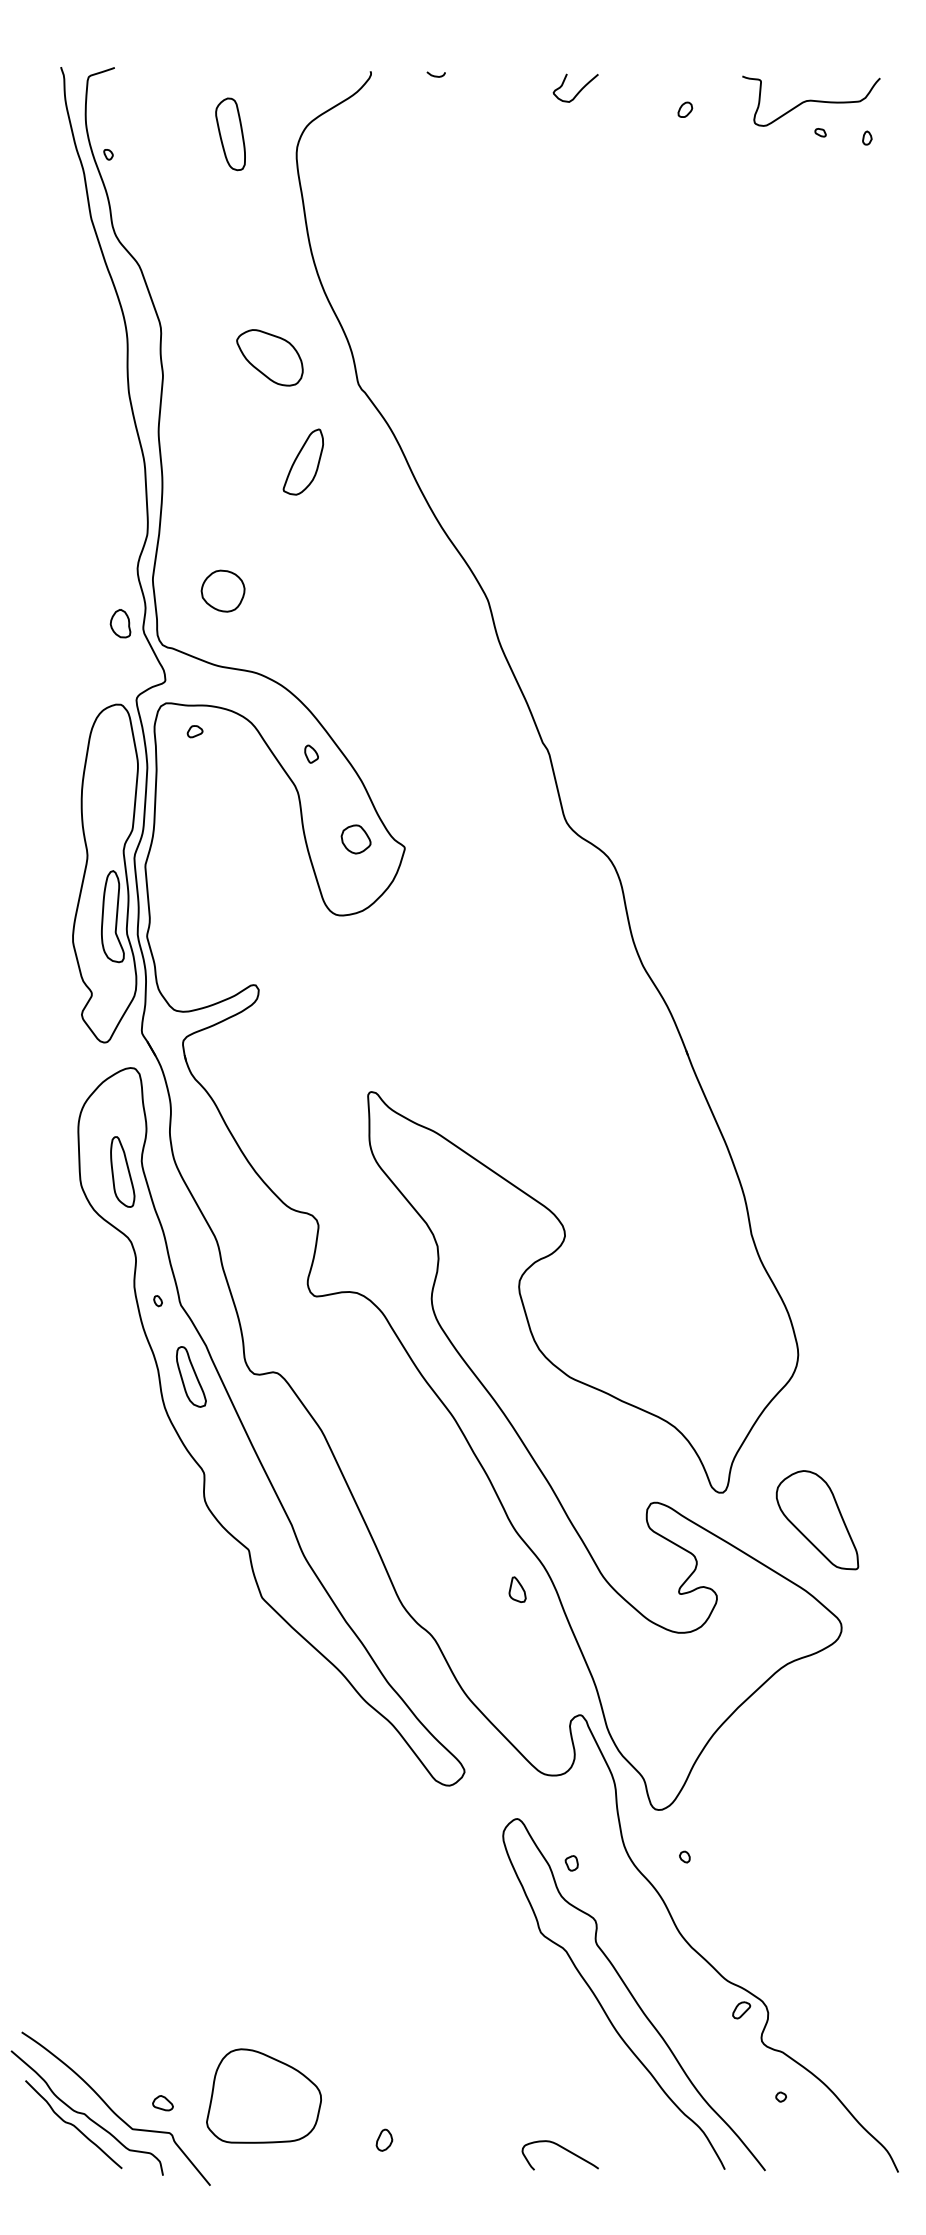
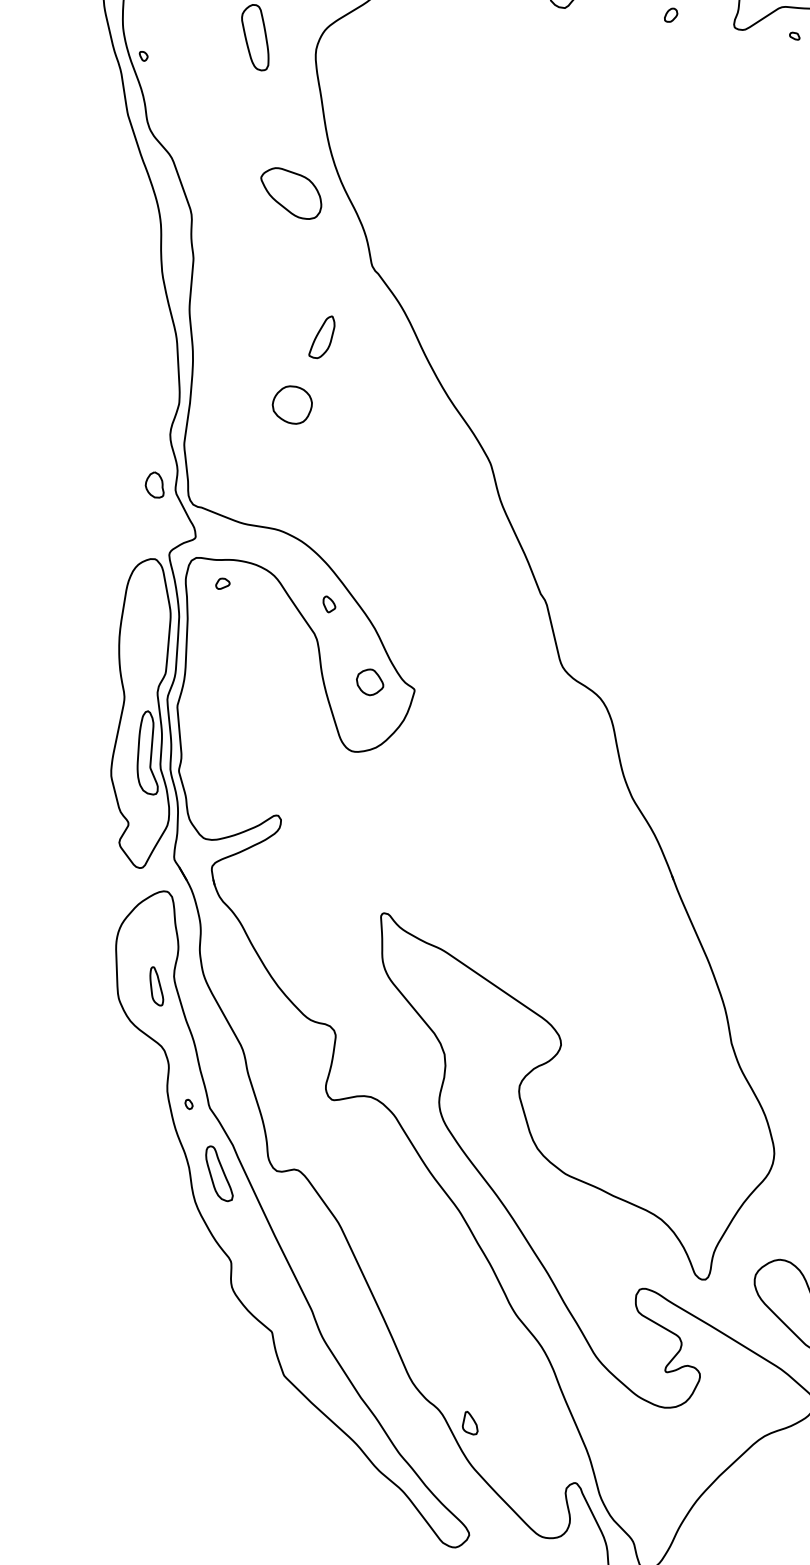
part: (269, 357) -> (290, 193), moved
part: (303, 461) -> (321, 336), size x0.7
part: (222, 590) -> (291, 404), moved
part: (122, 1171) -> (156, 985), size x0.6
part: (517, 1589) -> (470, 1422), moved

